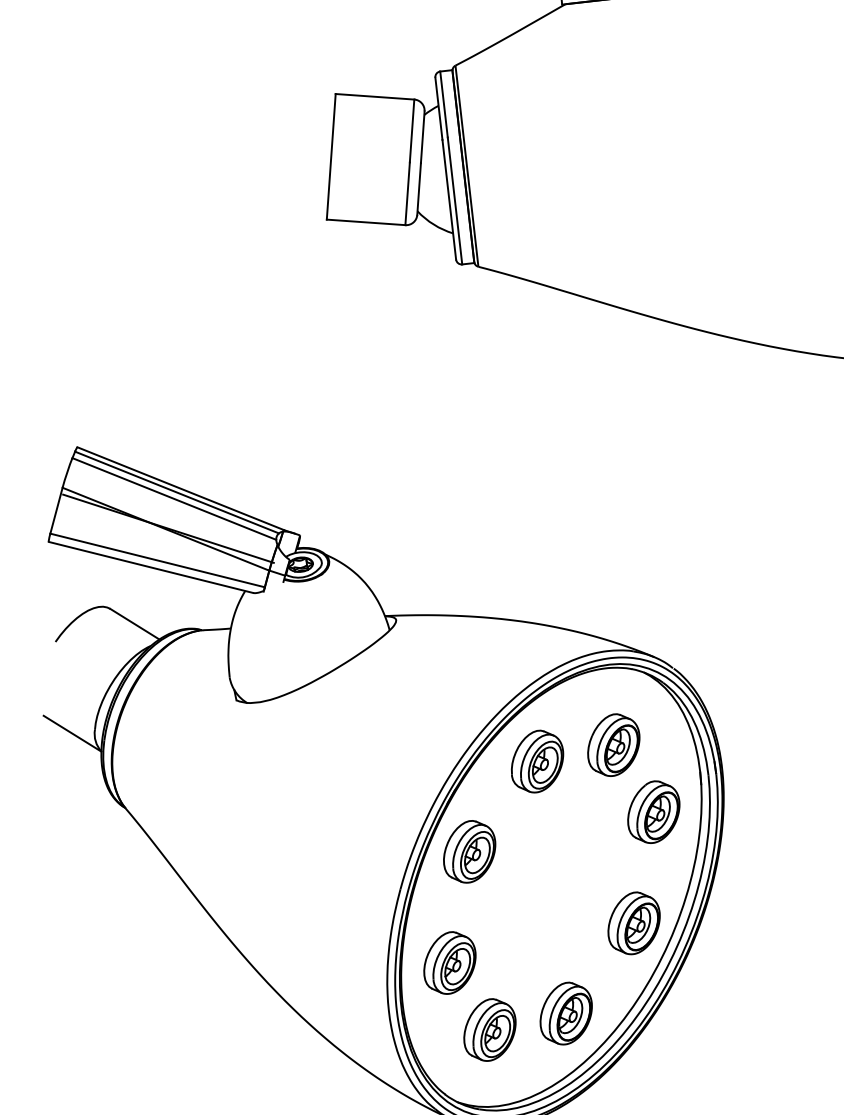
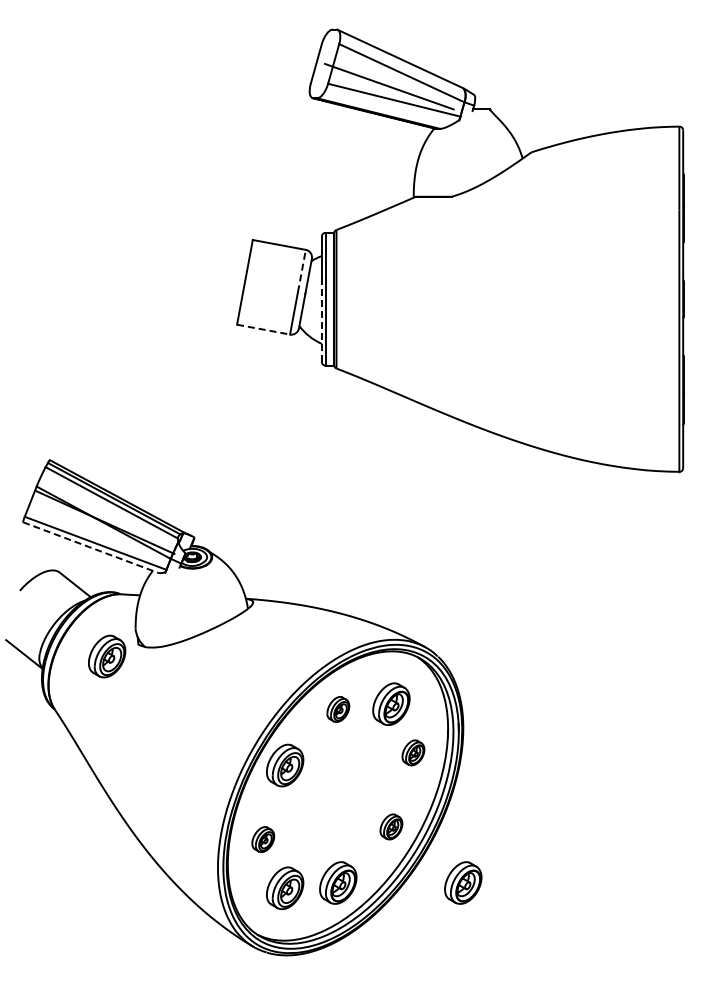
line: (411, 131) -> (301, 271), solid -> dashed
line: (448, 199) -> (321, 320), solid -> dashed
line: (365, 222) -> (263, 329), solid -> dashed
line: (150, 567) -> (90, 547), solid -> dashed
part: (193, 722) -> (107, 656), added
part: (537, 761) -> (338, 709), size x0.6
part: (653, 811) -> (413, 752), size x0.6
part: (634, 922) -> (391, 826), size x0.6
part: (450, 962) -> (263, 839), size x0.6
part: (747, 992) -> (463, 882), added

